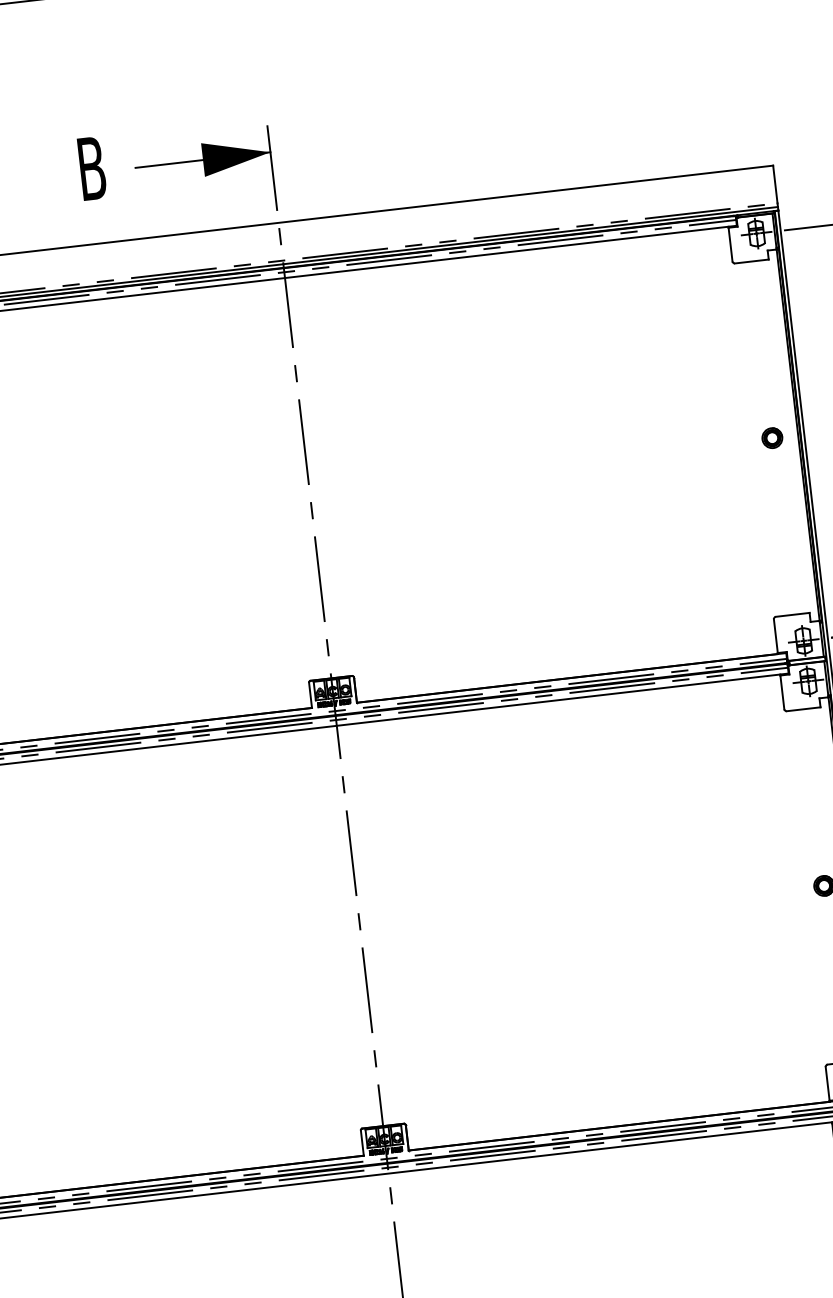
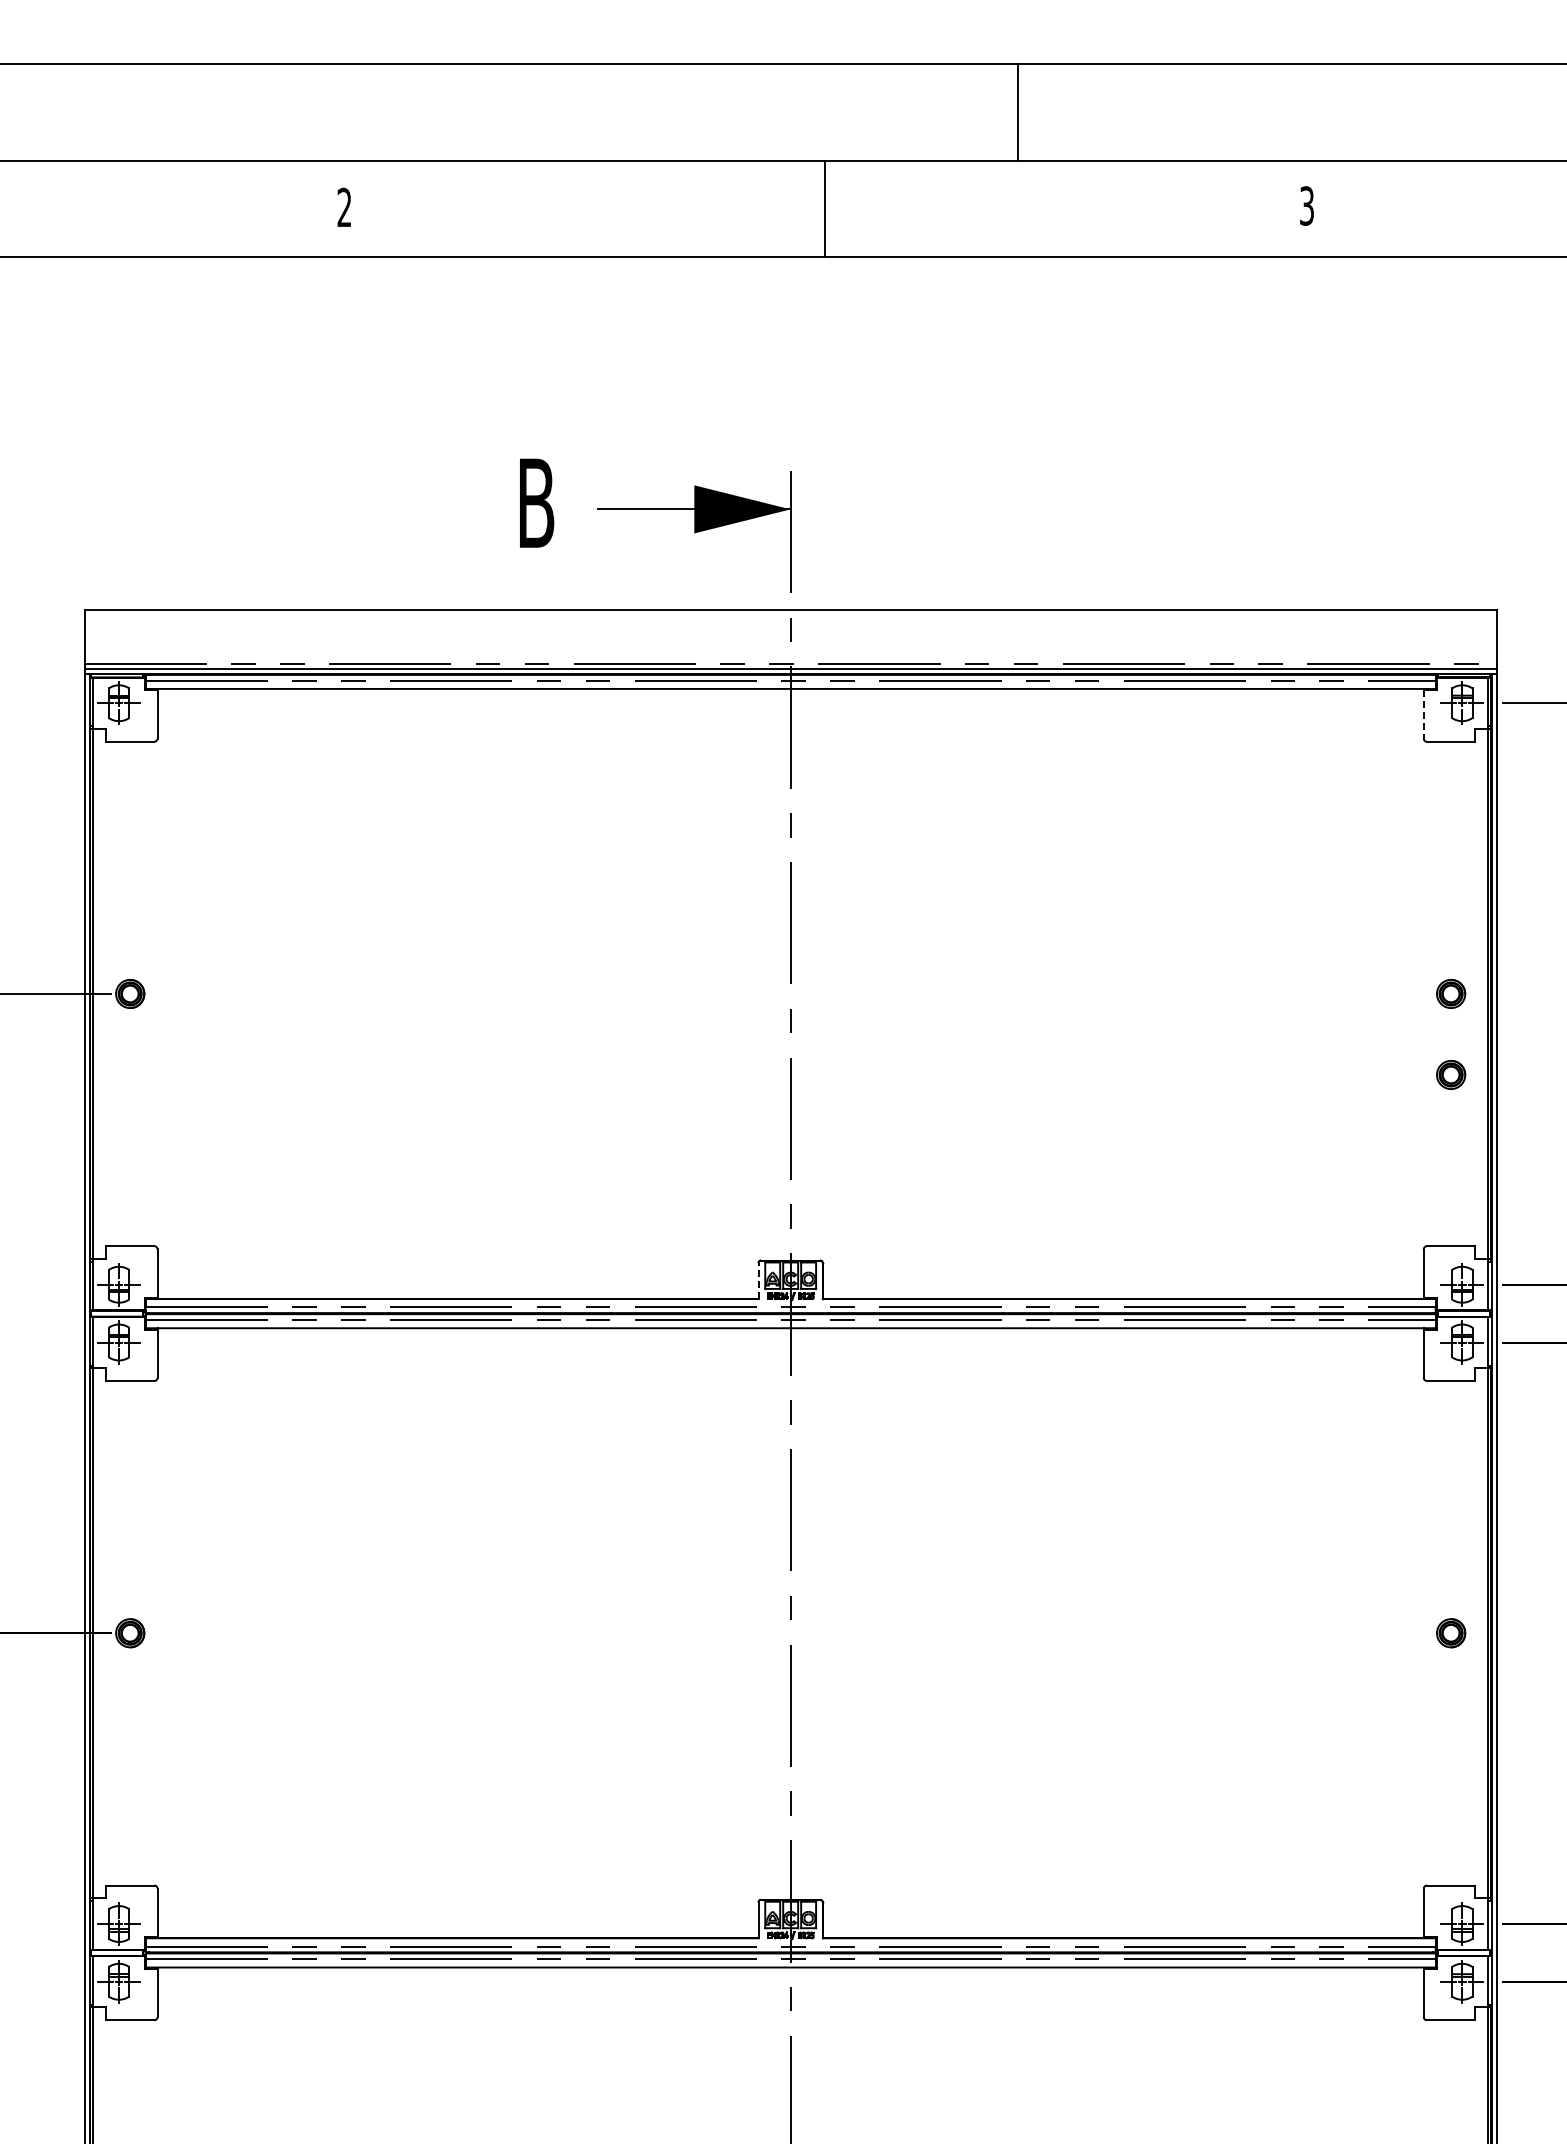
line: (730, 244) -> (1423, 714), solid -> dashed
part: (779, 494) -> (1451, 1074), added
line: (310, 695) -> (758, 1281), solid -> dashed

